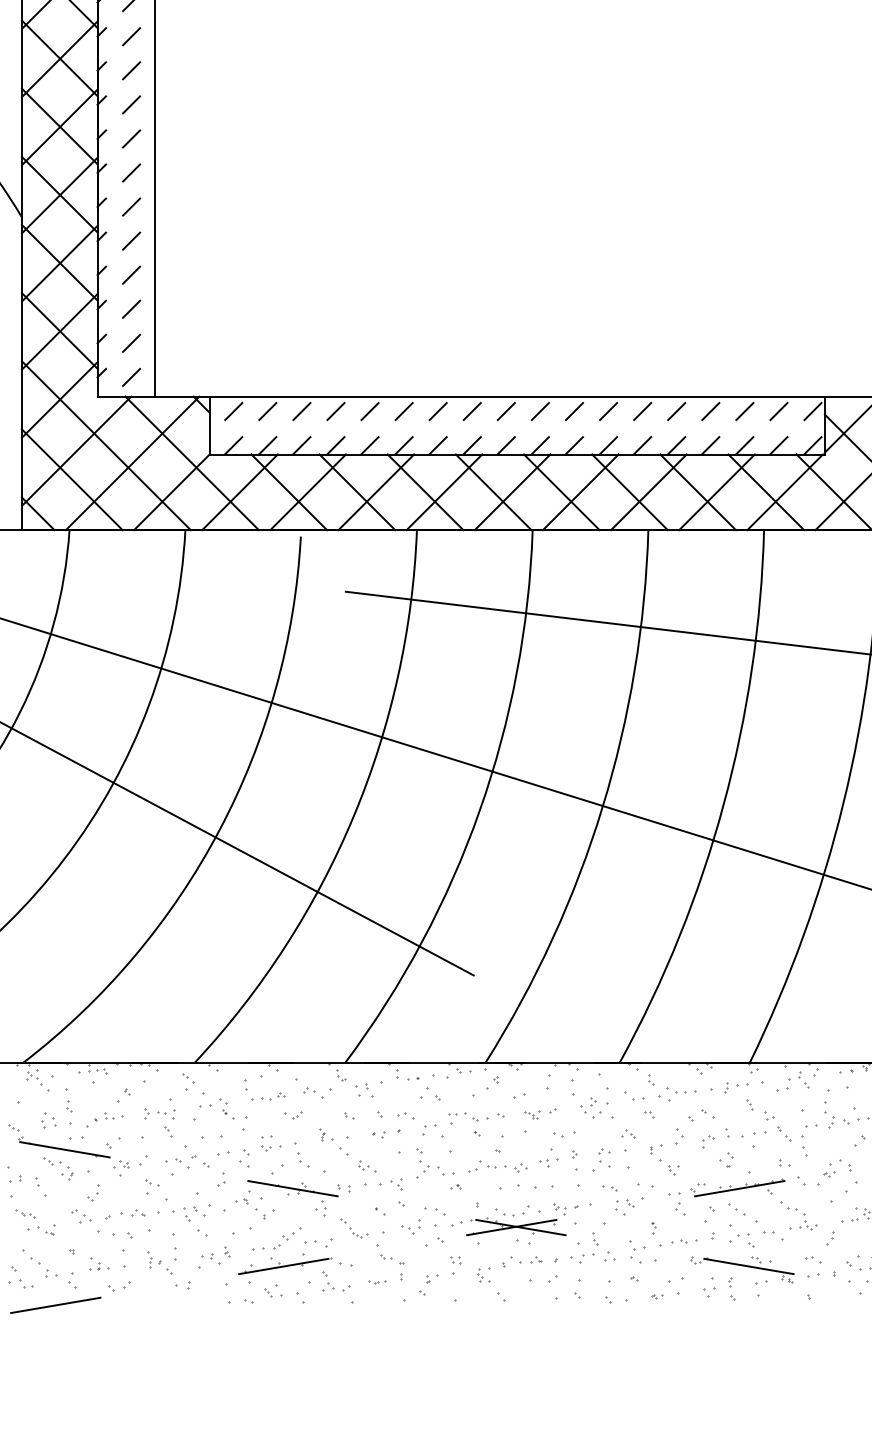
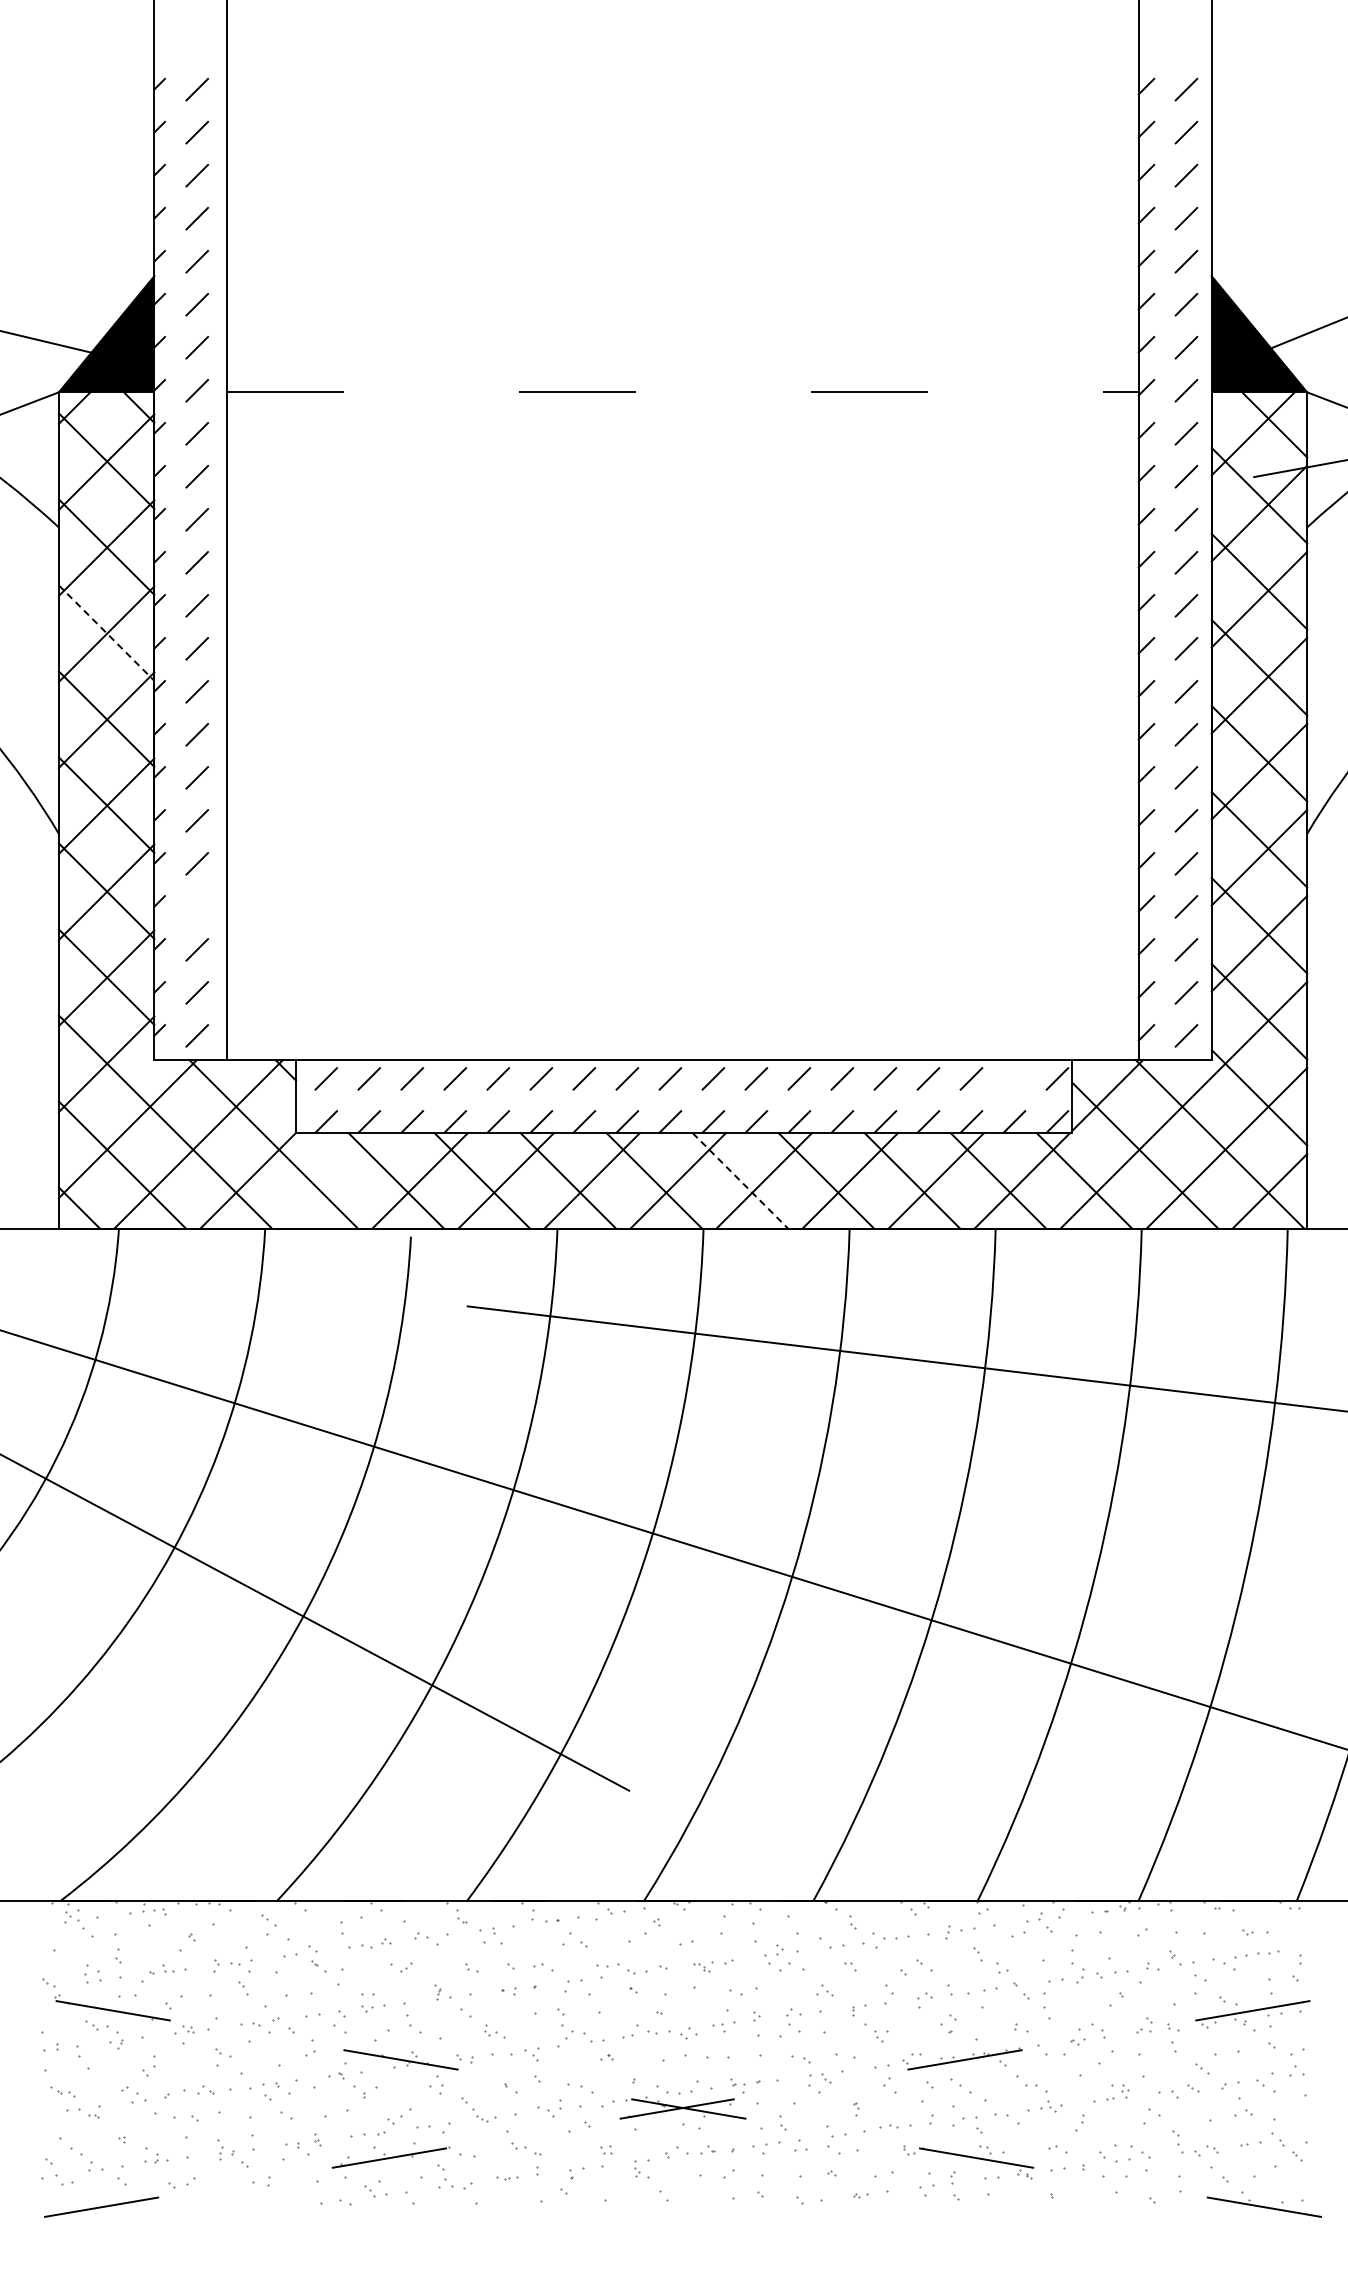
line: (59, 58) -> (106, 633), solid -> dashed
line: (131, 274) -> (197, 906), removed
line: (778, 411) -> (1014, 1078), removed
line: (239, 492) -> (333, 1180), removed
line: (561, 492) -> (740, 1180), solid -> dashed

